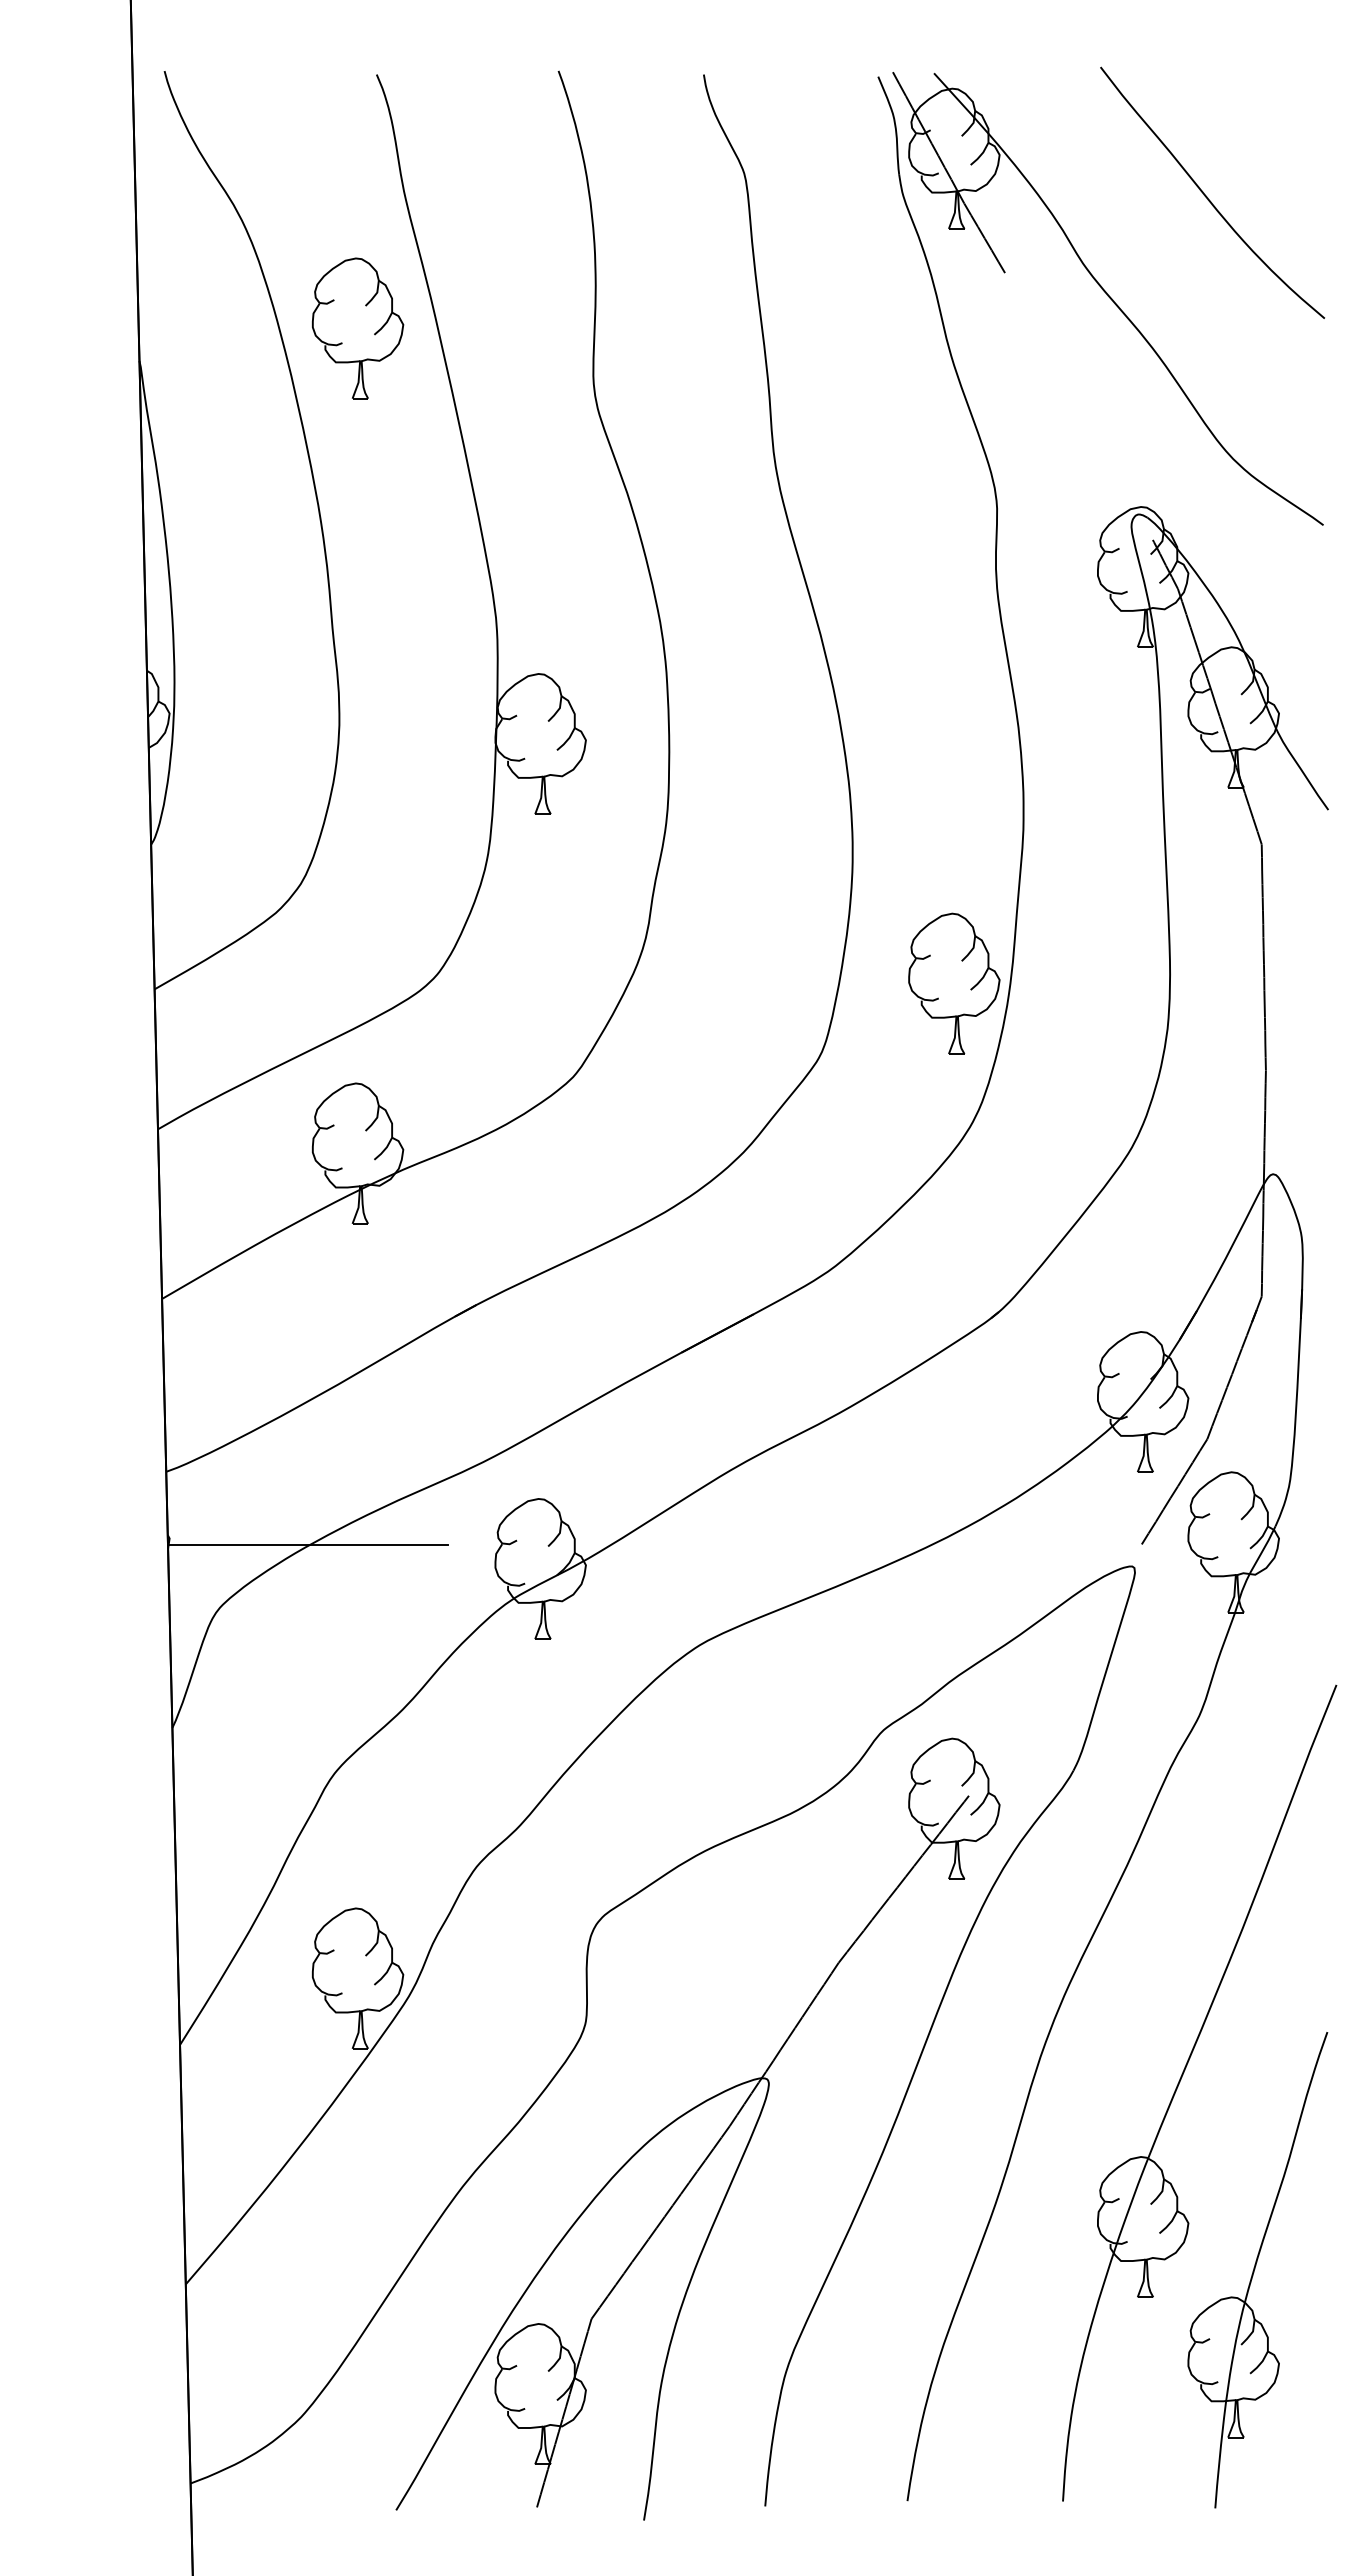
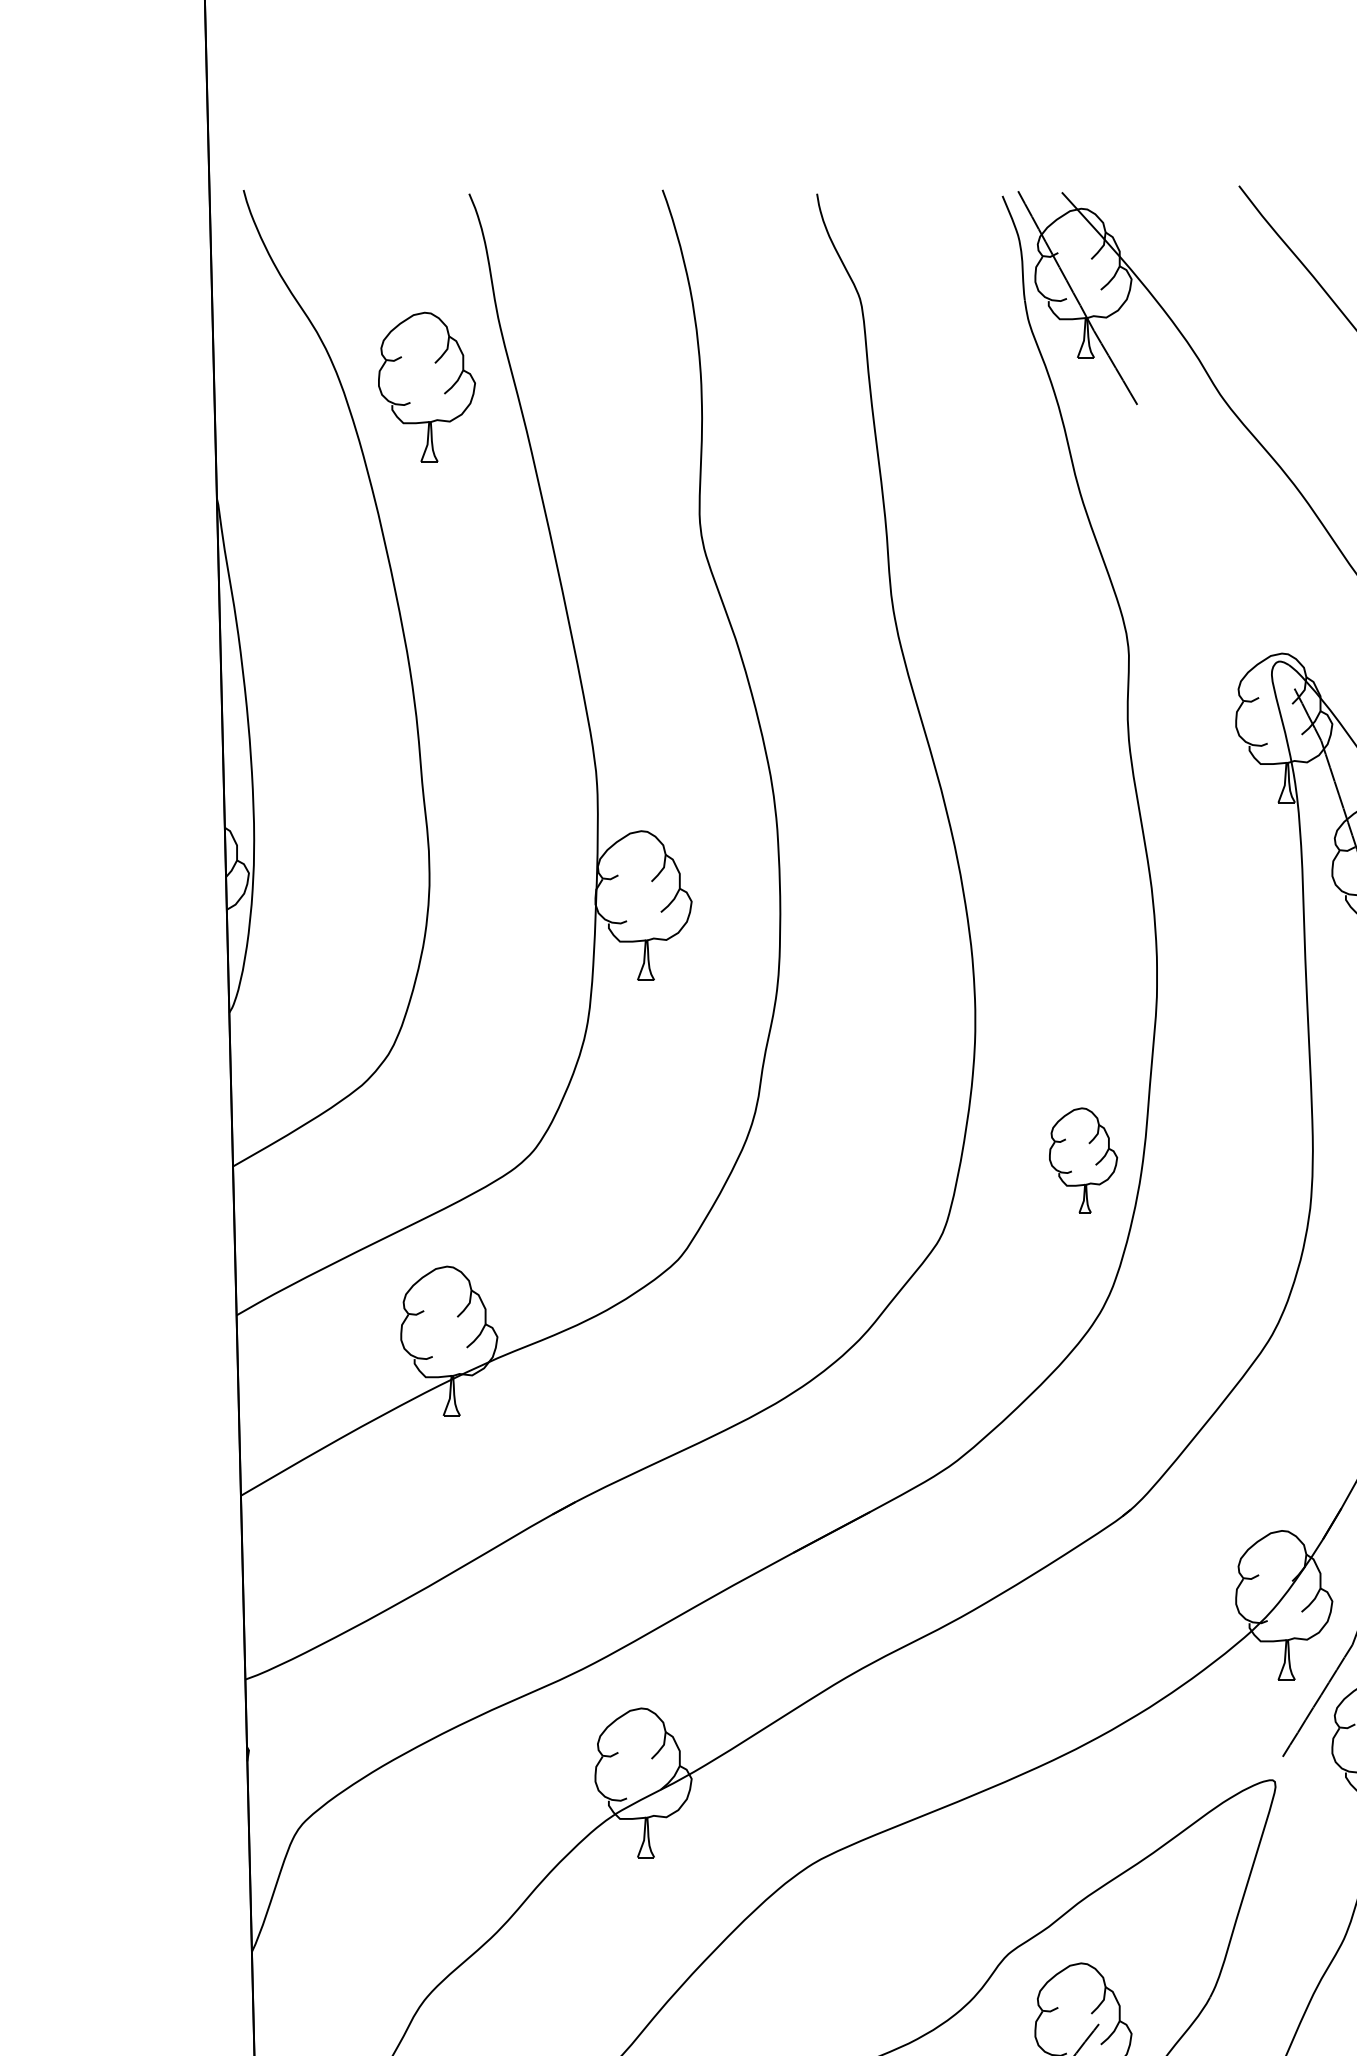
part: (357, 328) -> (426, 387), moved
part: (954, 983) -> (1083, 1160), size x0.7
line: (307, 1545) -> (395, 1757), removed

